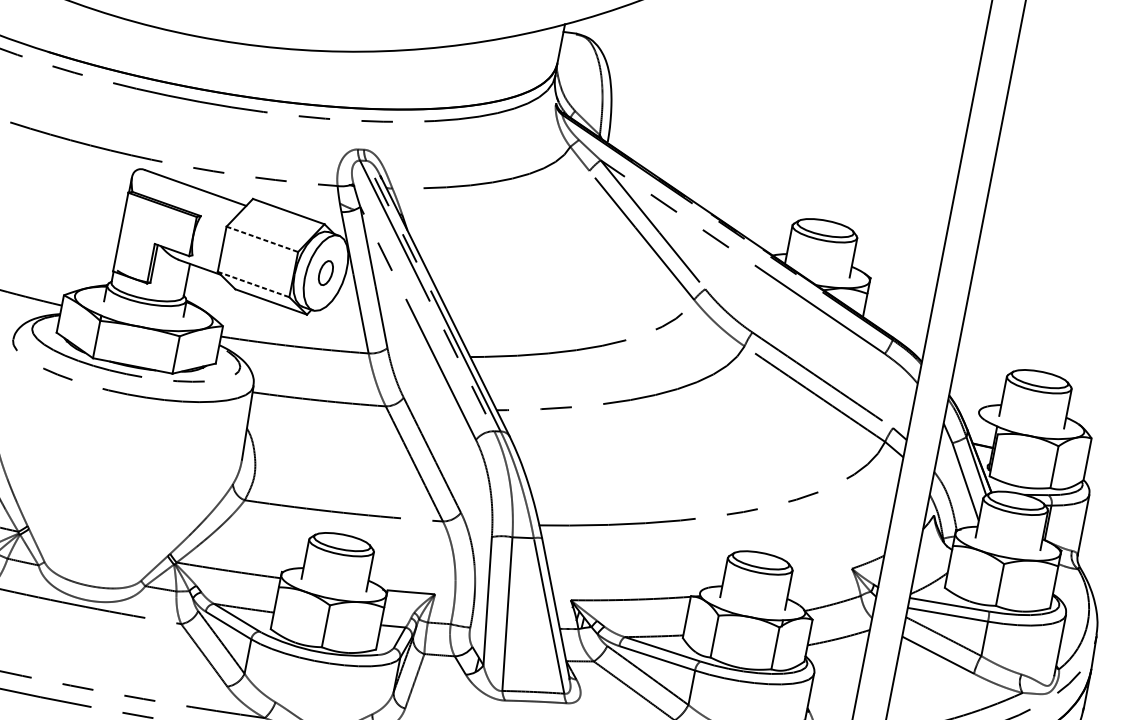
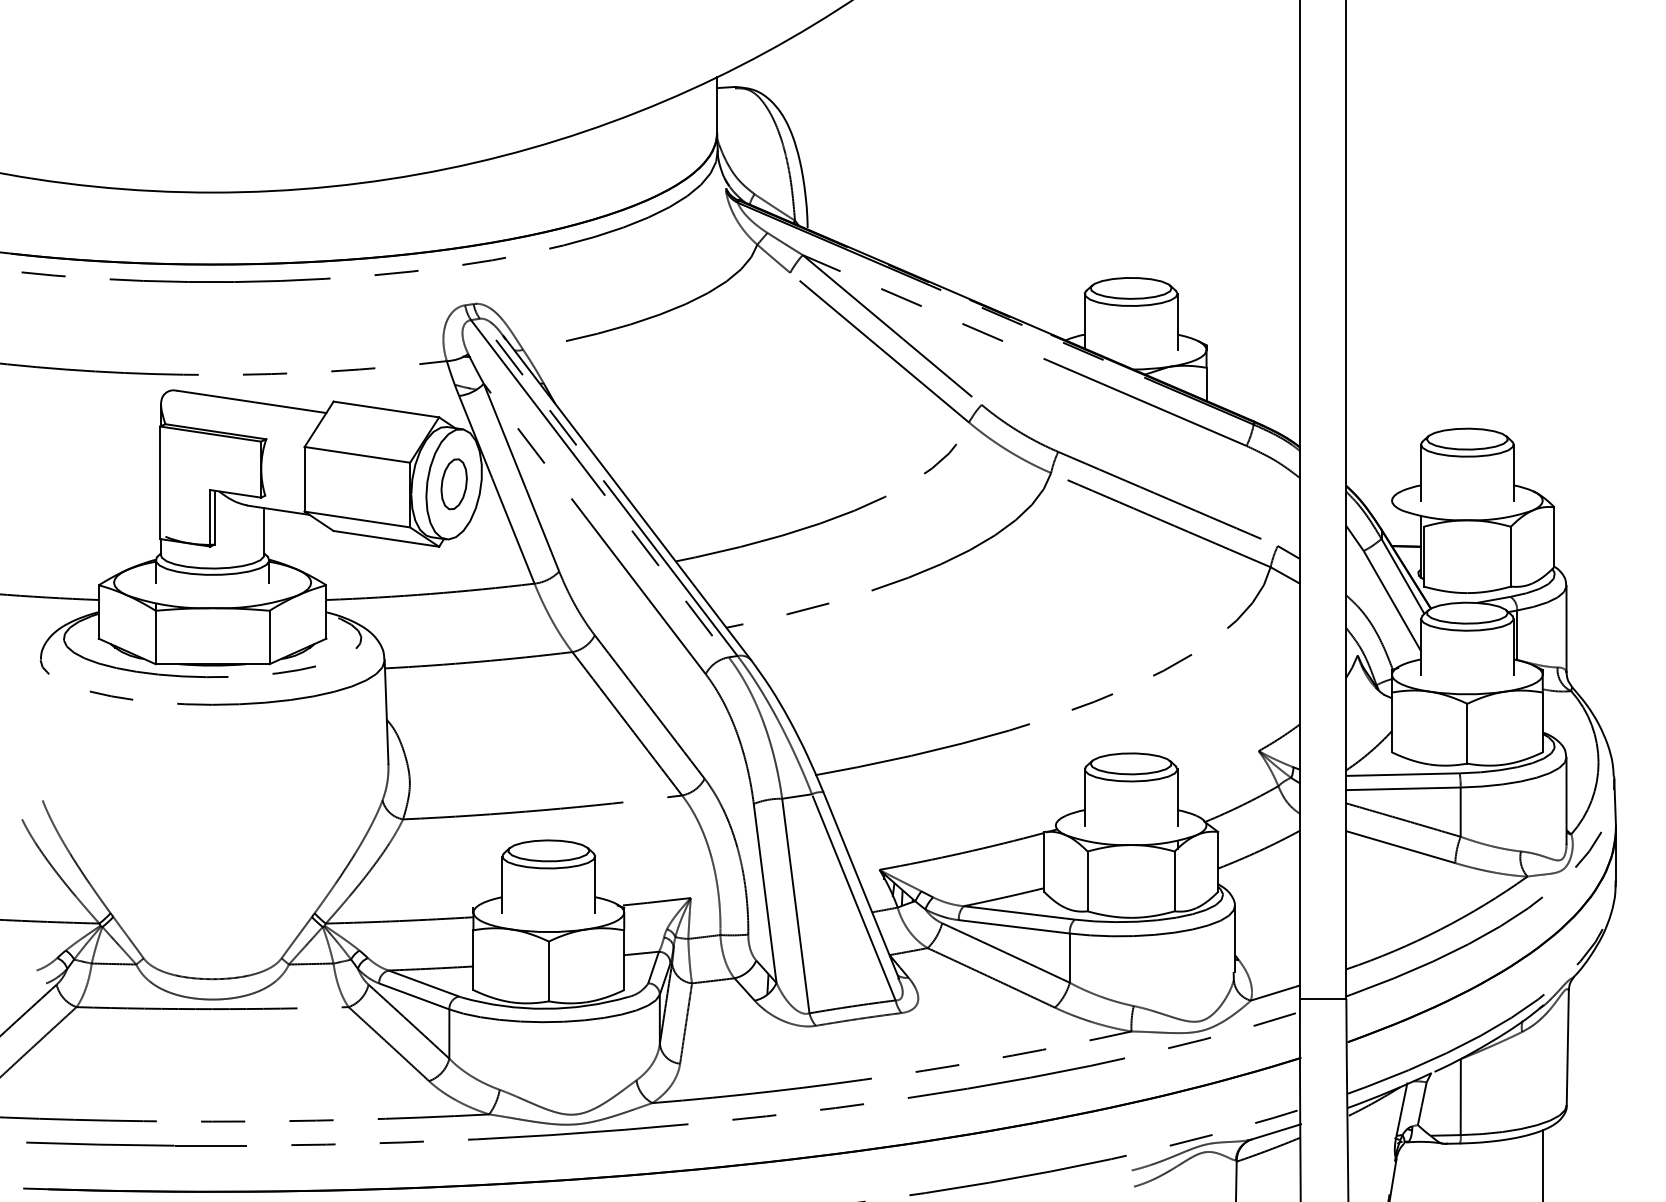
line: (262, 239) -> (357, 454), dashed -> solid
part: (325, 273) -> (453, 484), size x1.43
line: (253, 284) -> (357, 519), dashed -> solid

